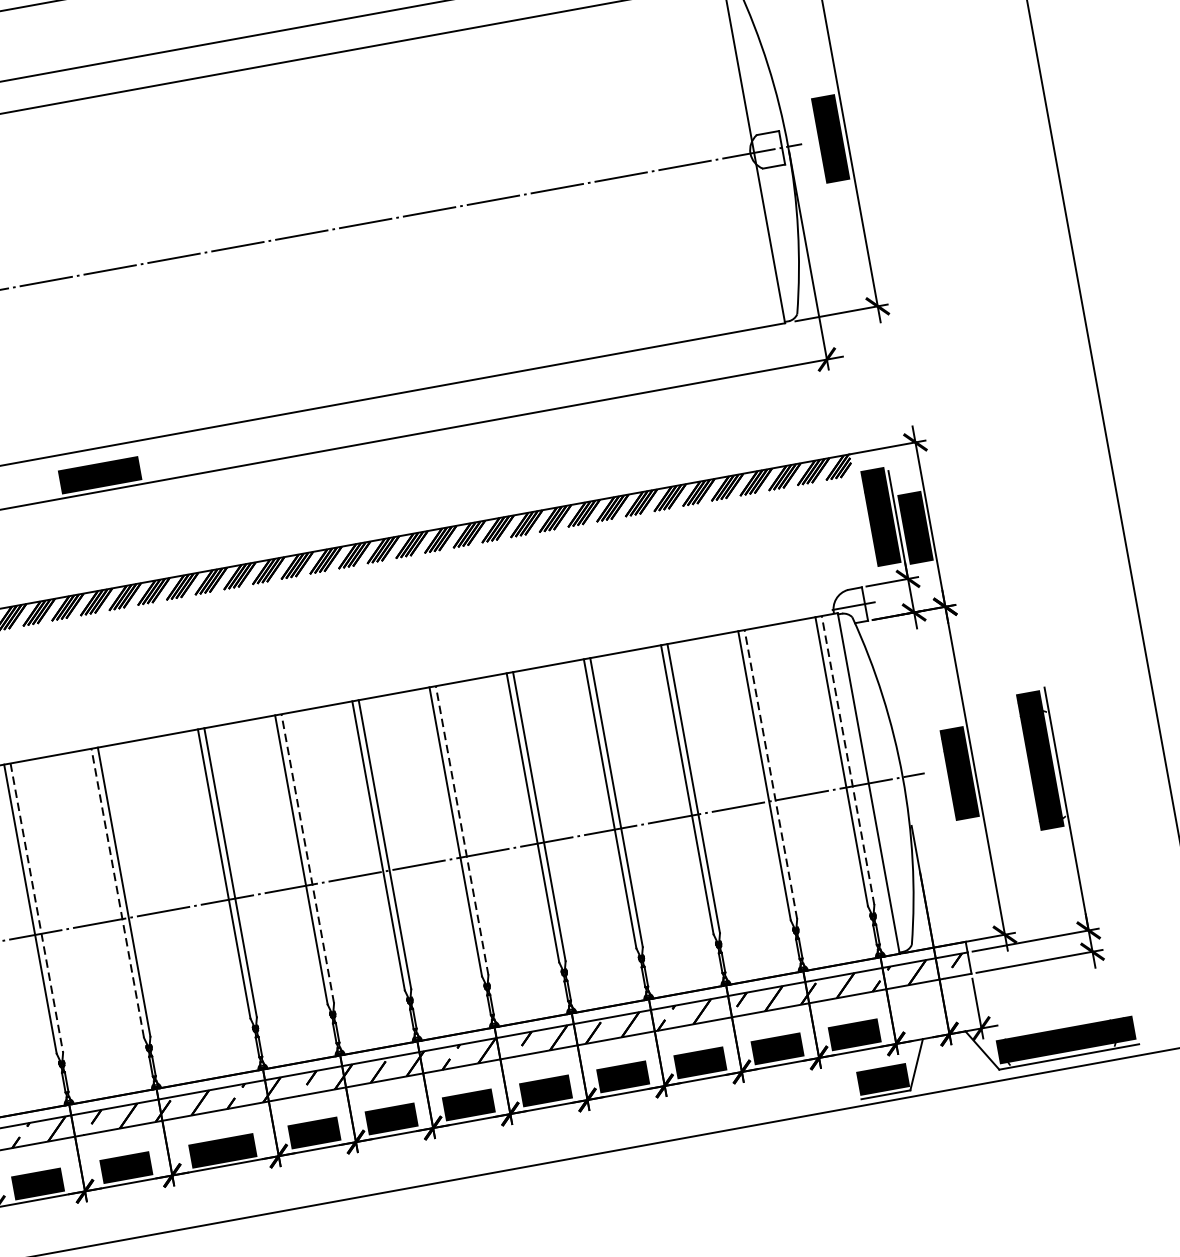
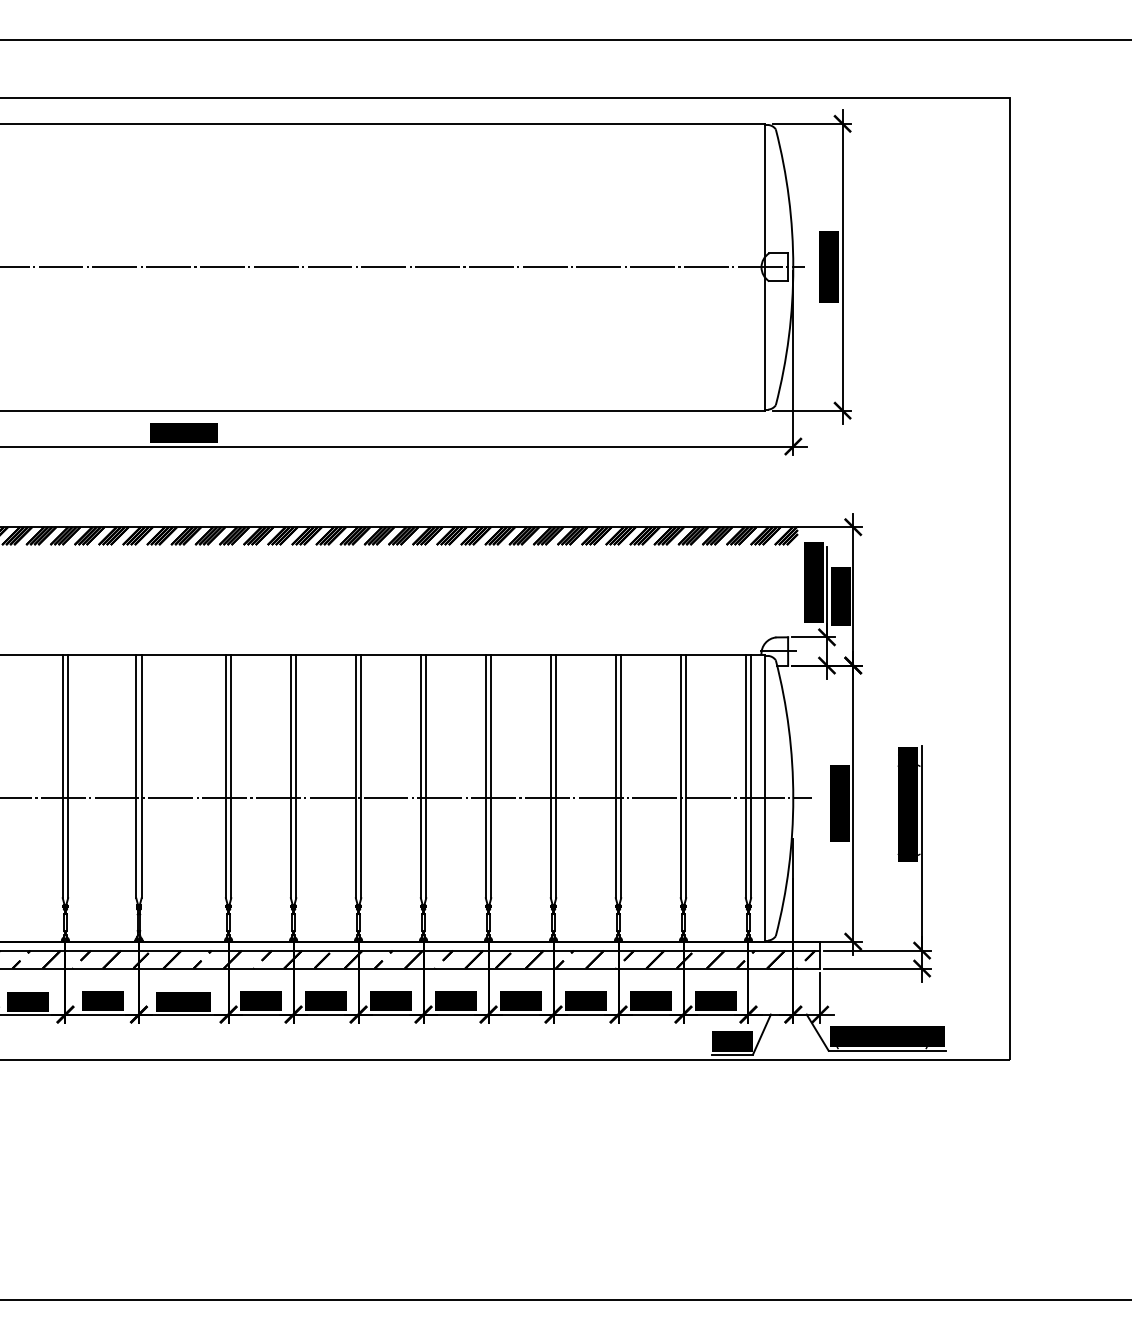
line: (848, 760) -> (751, 776), dashed -> solid
line: (771, 774) -> (686, 776), dashed -> solid
line: (462, 830) -> (426, 776), dashed -> solid
line: (308, 858) -> (296, 776), dashed -> solid
line: (118, 893) -> (136, 776), dashed -> solid
line: (37, 907) -> (68, 776), dashed -> solid

